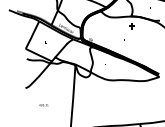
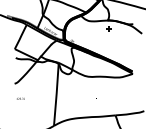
text: (43, 104) -> (20, 98), moved

